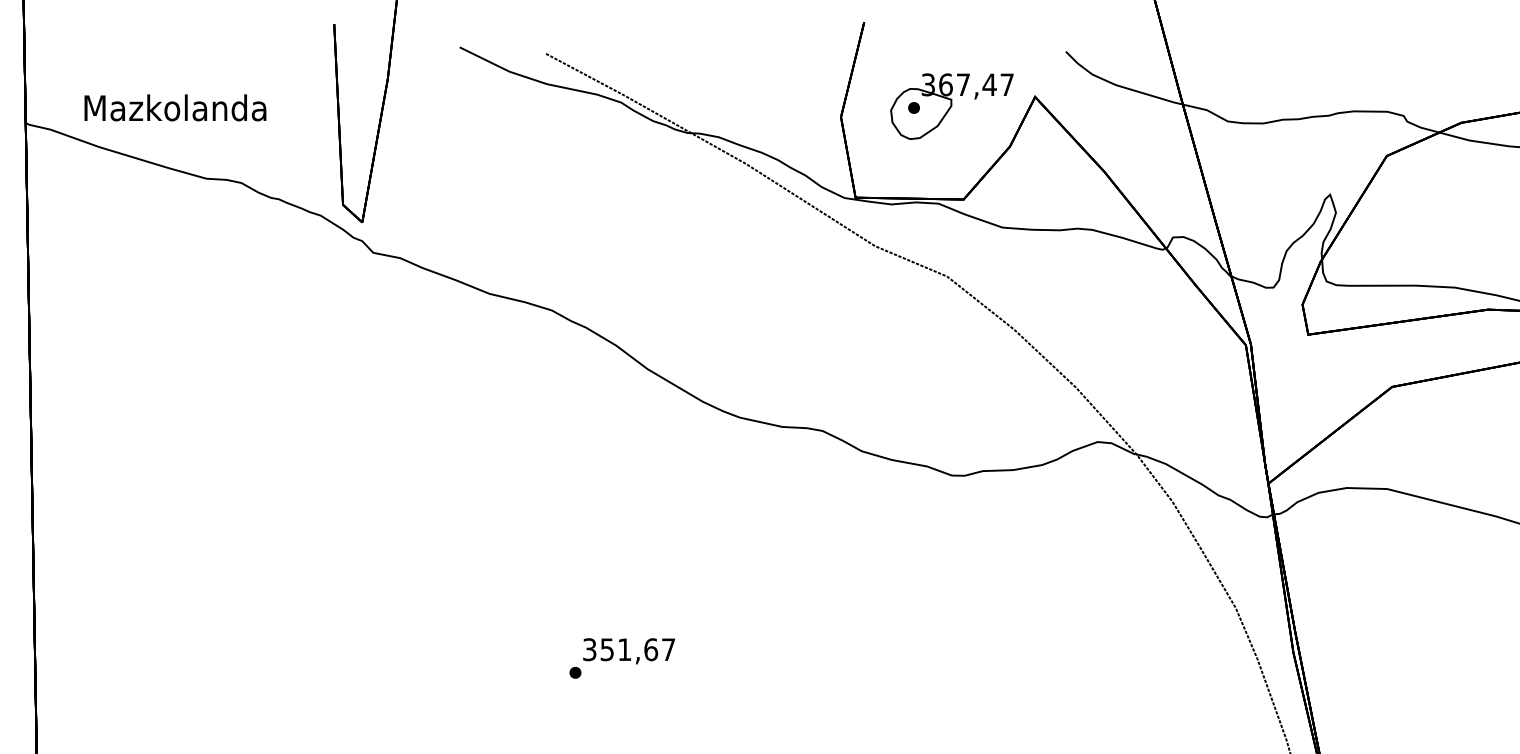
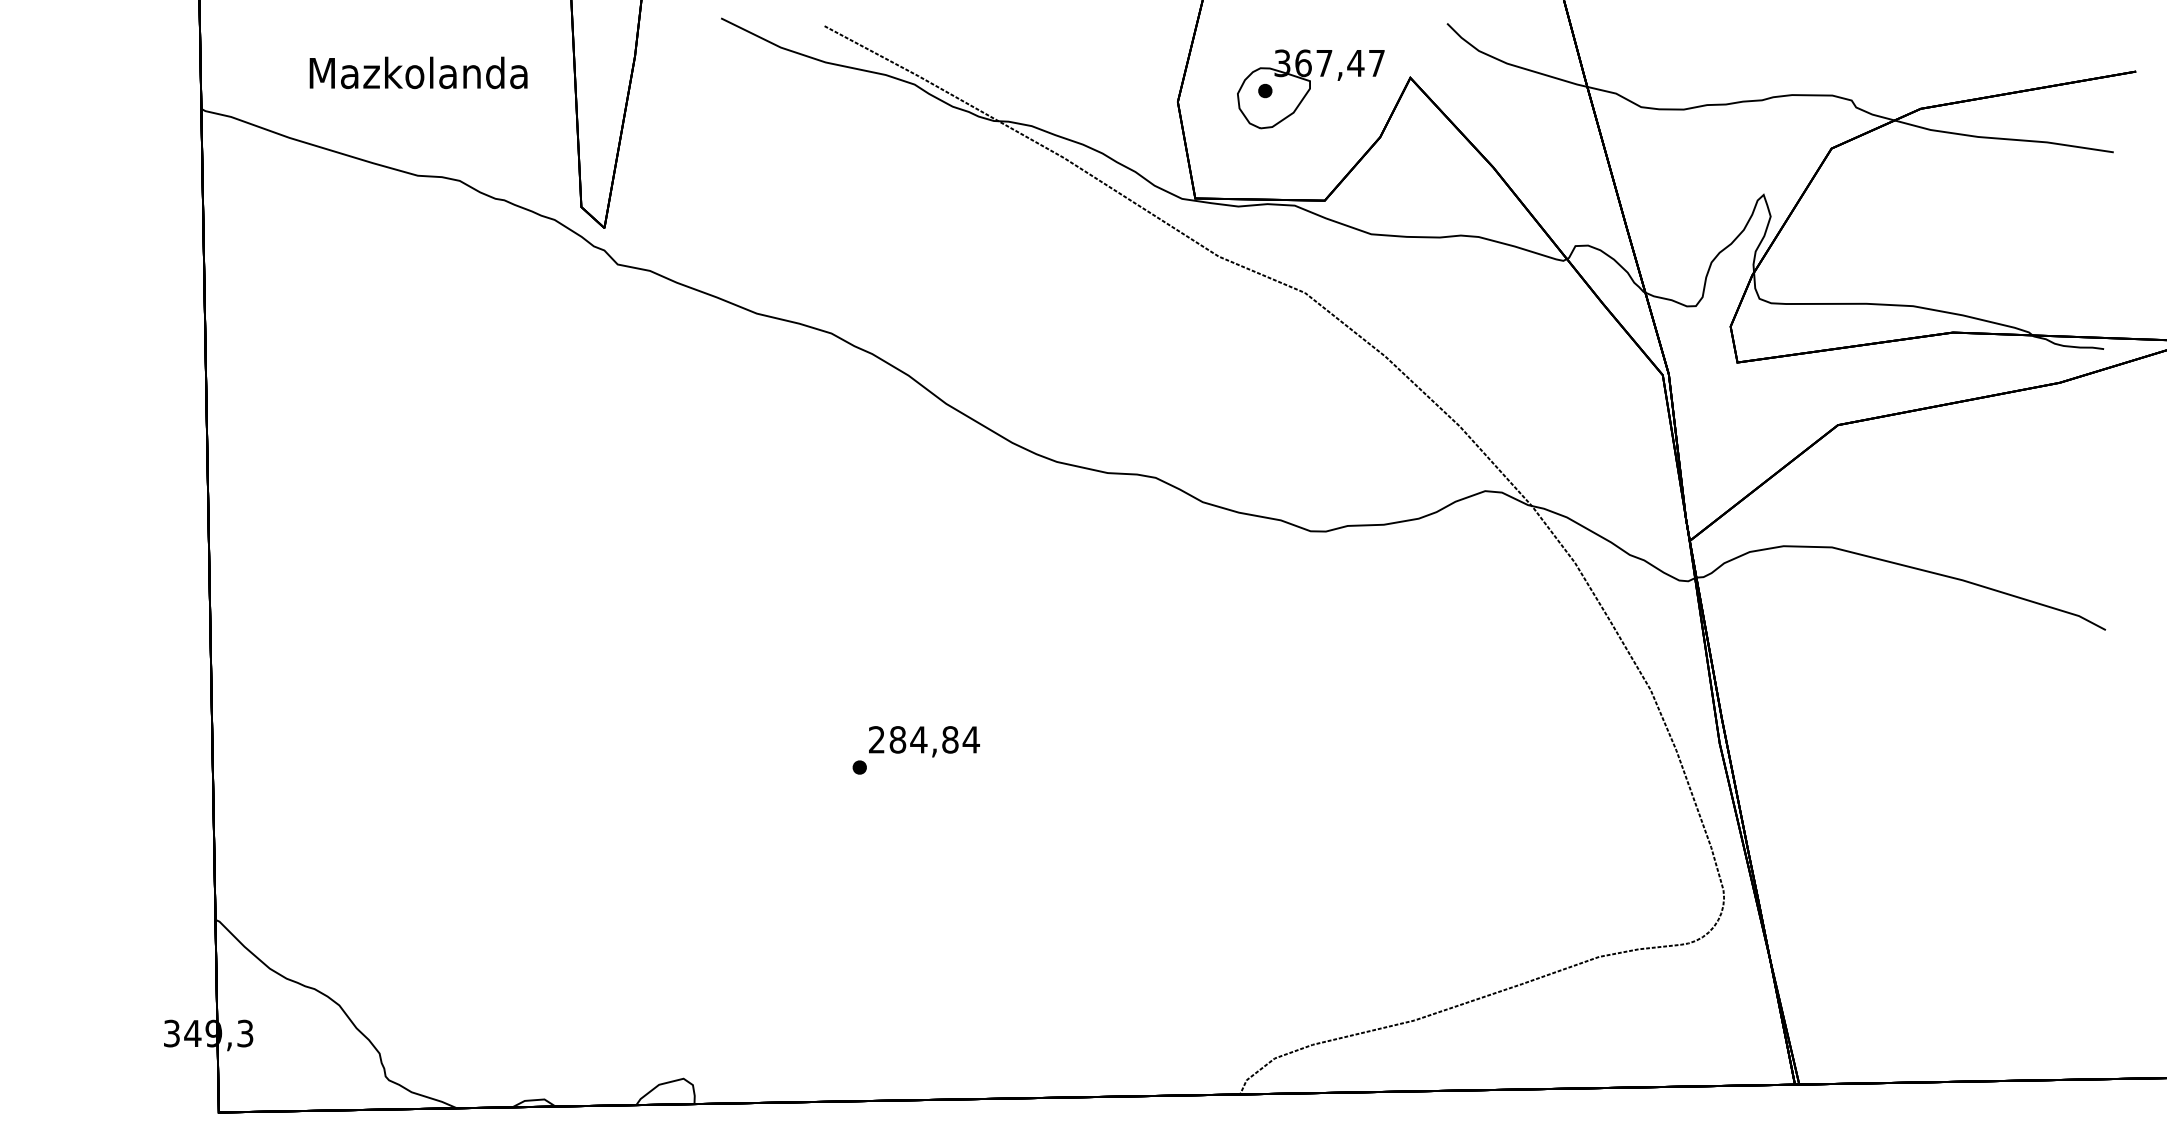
text: (175, 107) -> (418, 72), moved
text: (629, 649) -> (924, 739), 351,67 -> 284,84

